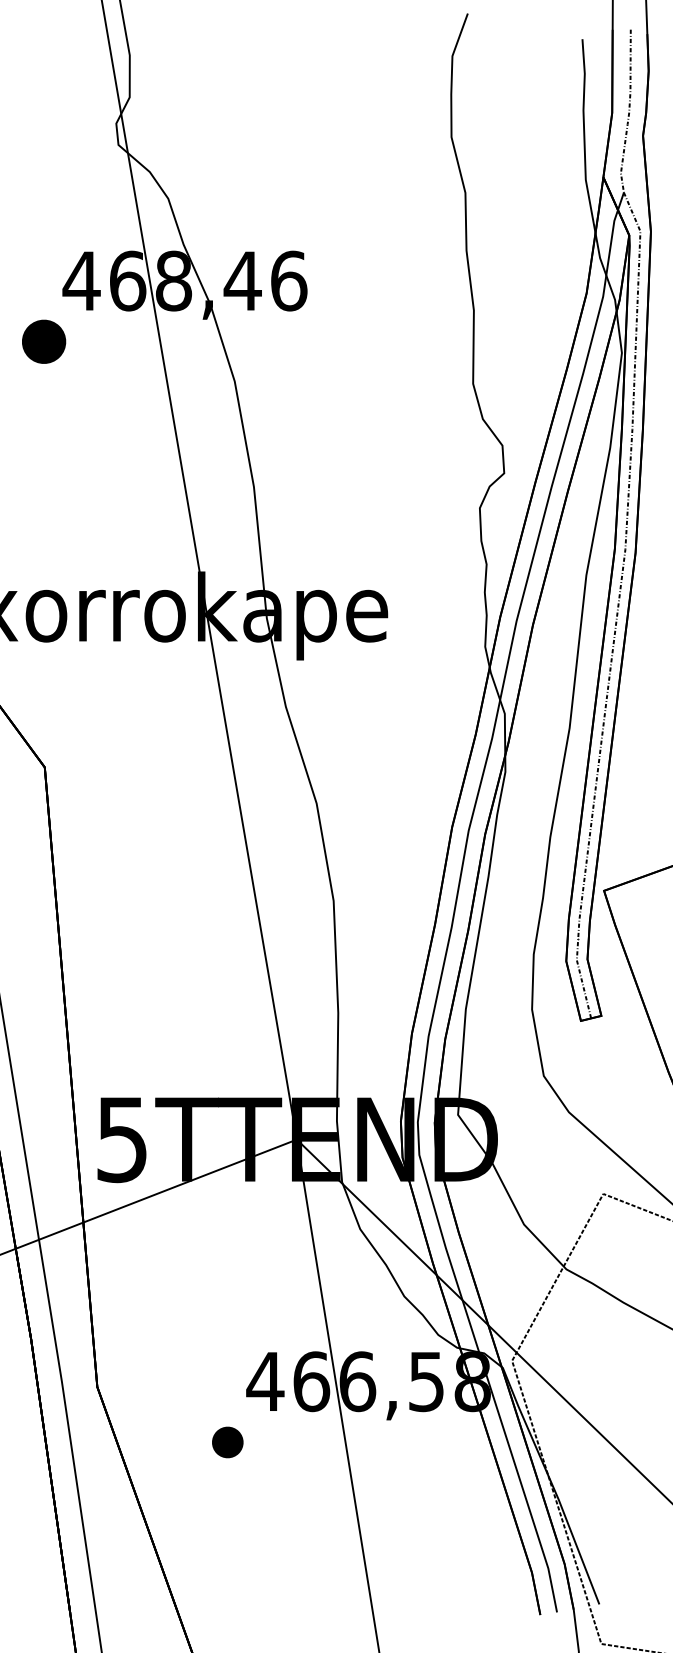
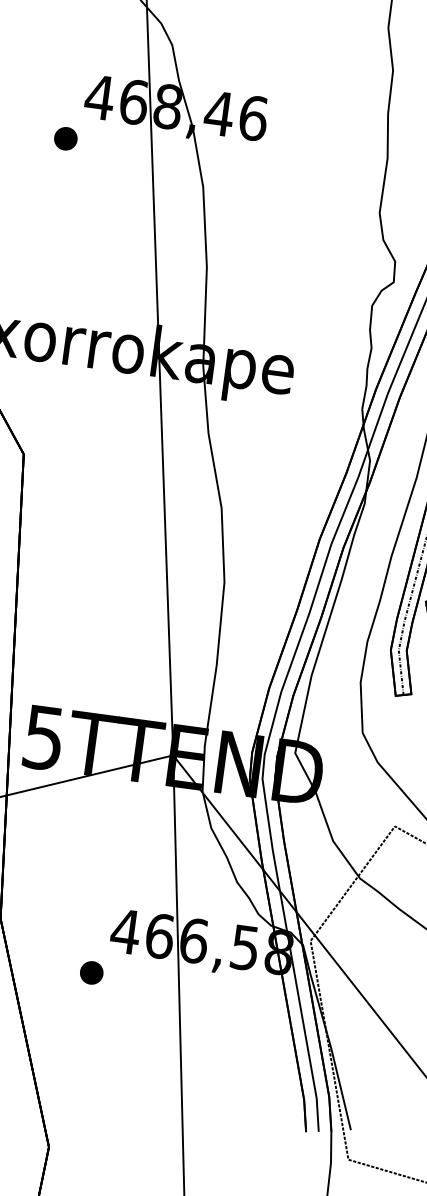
part: (43, 341) -> (65, 138), size x0.71

